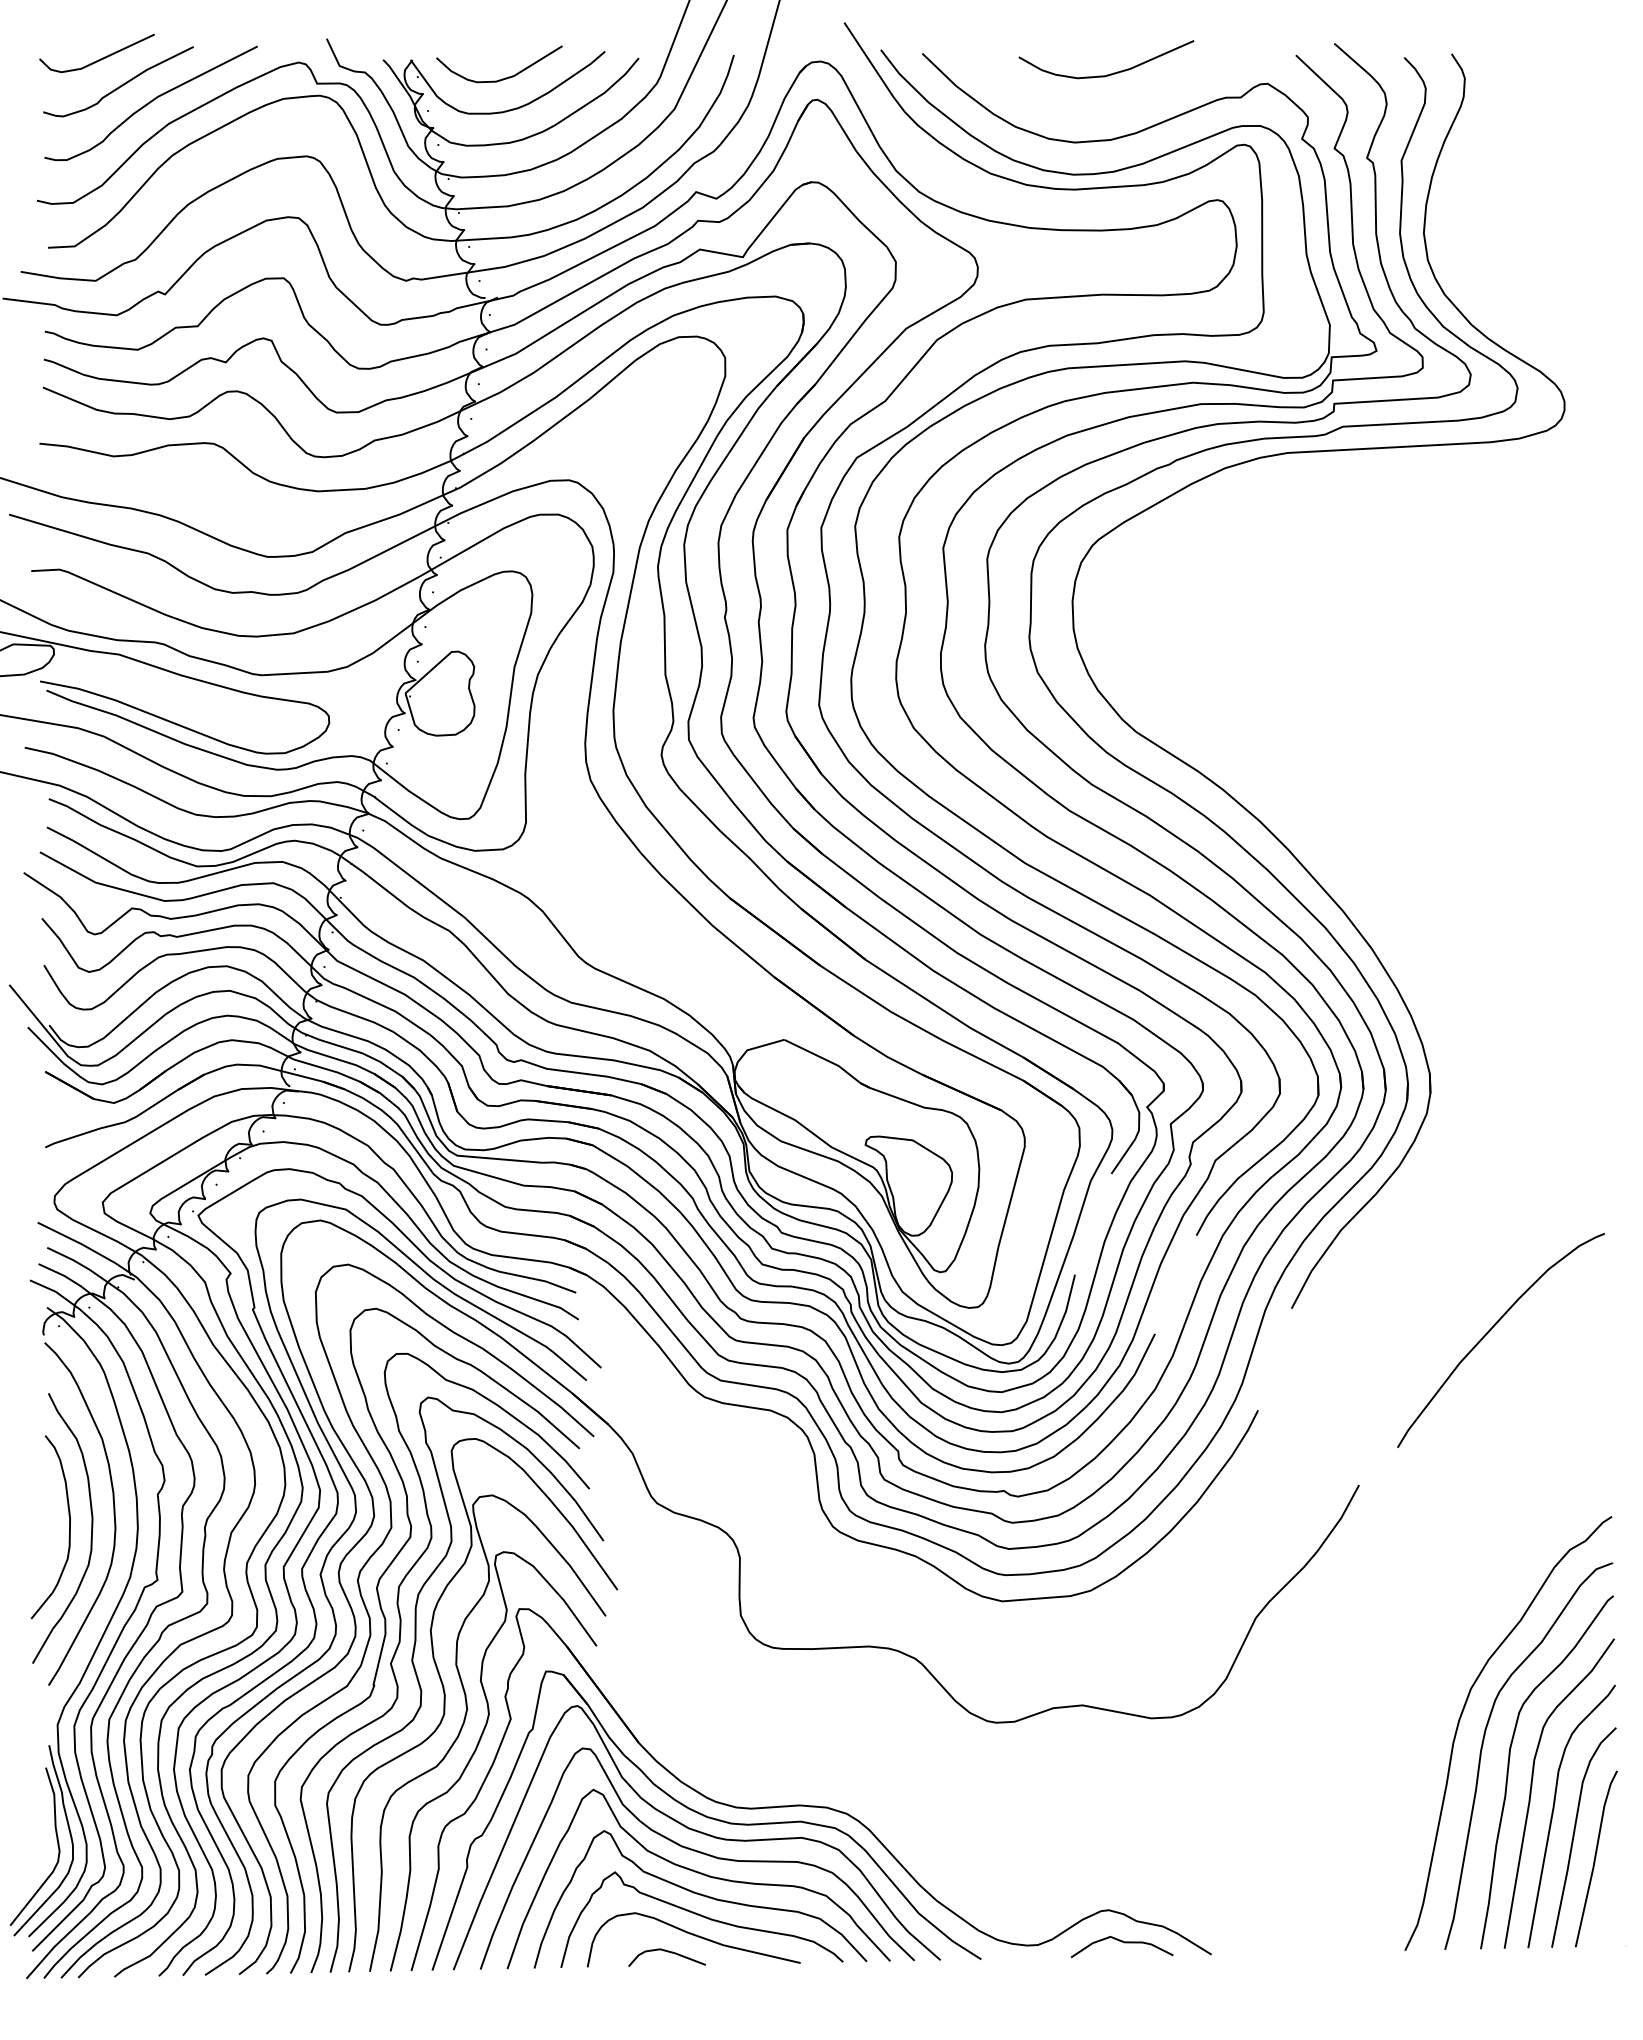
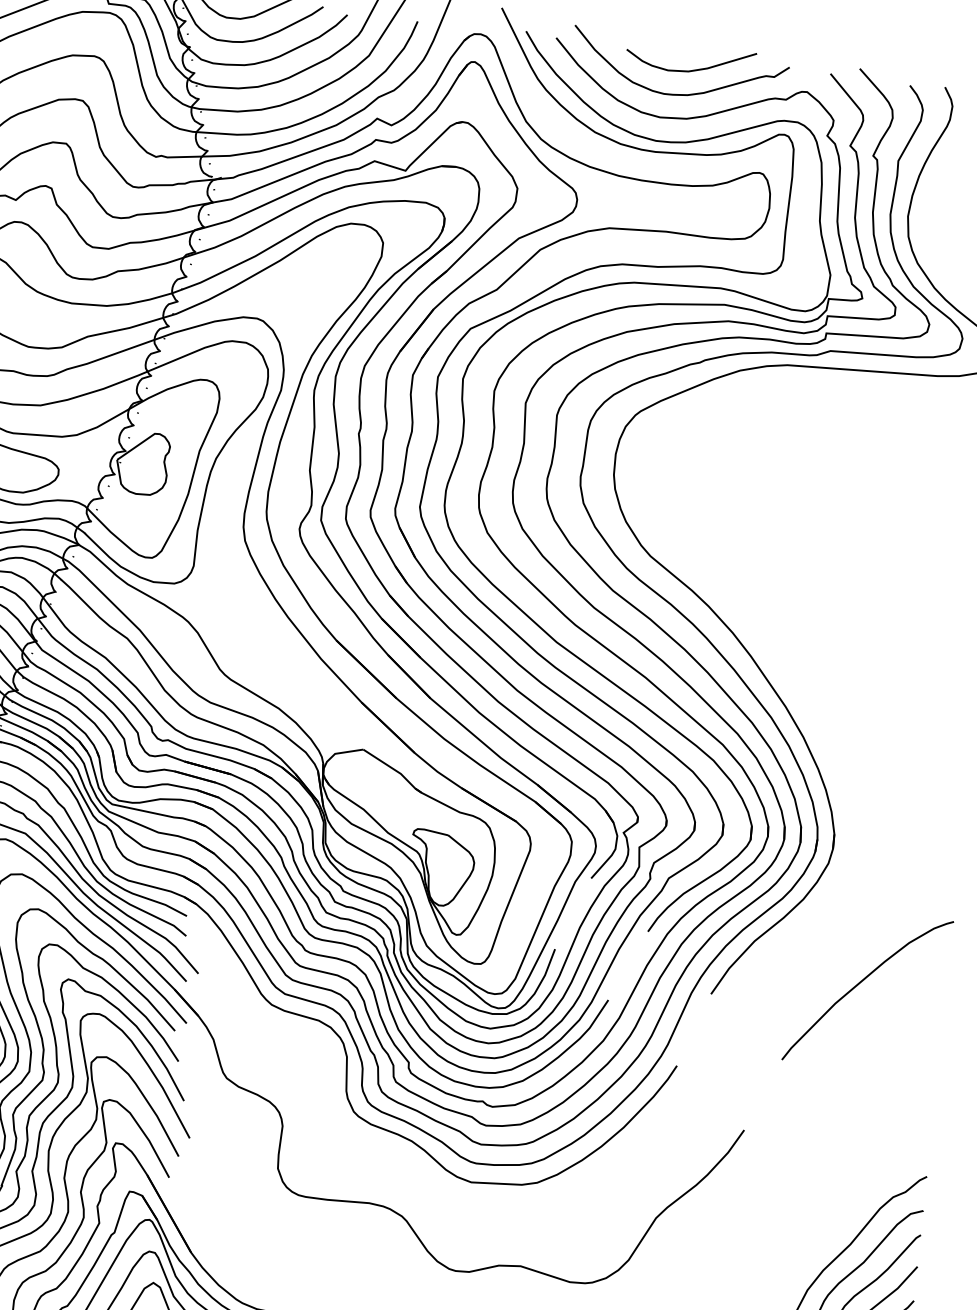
curve: (1092, 108) -> (676, 94), added
part: (1491, 1330) -> (861, 982), moved

